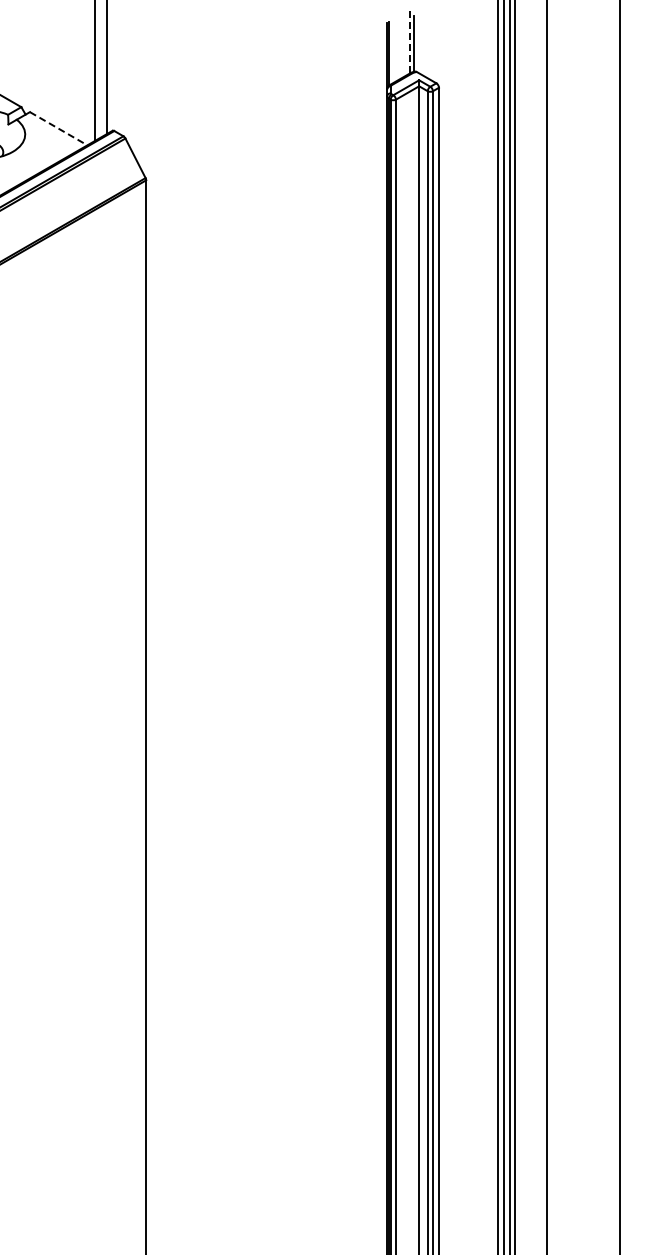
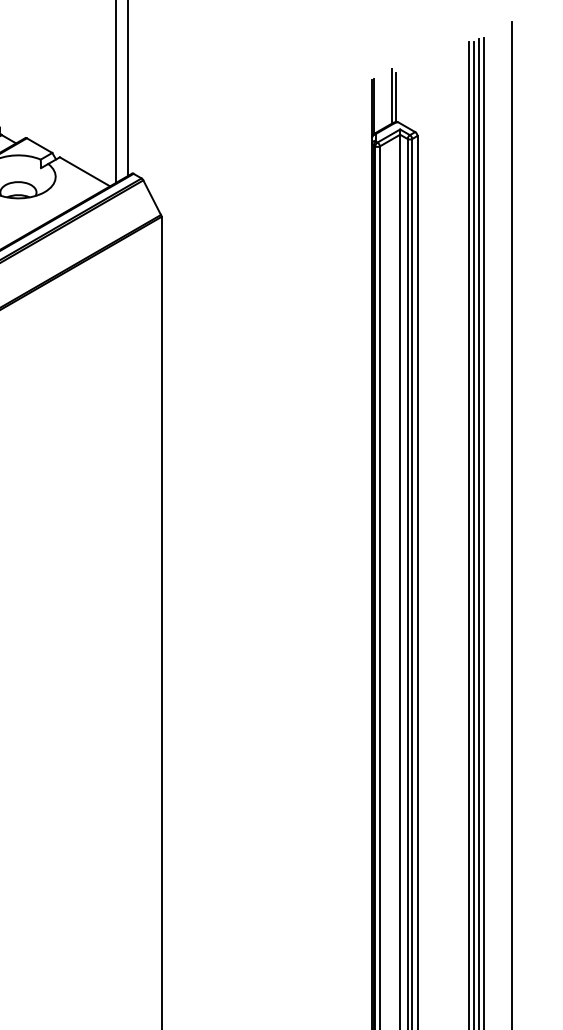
line: (409, 42) -> (391, 96), dashed -> solid
line: (59, 128) -> (85, 171), dashed -> solid

